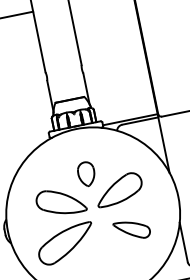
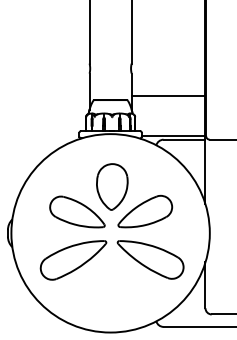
line: (119, 86) -> (168, 96), added
part: (86, 173) -> (112, 186), size x1.67
part: (132, 229) -> (150, 259), size x1.67

